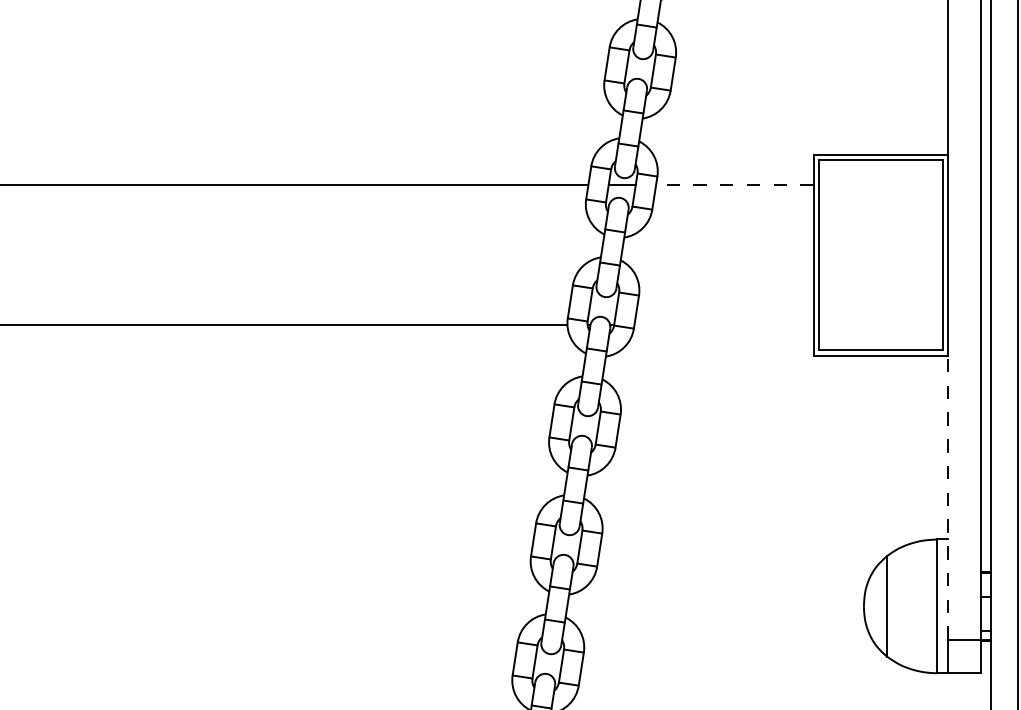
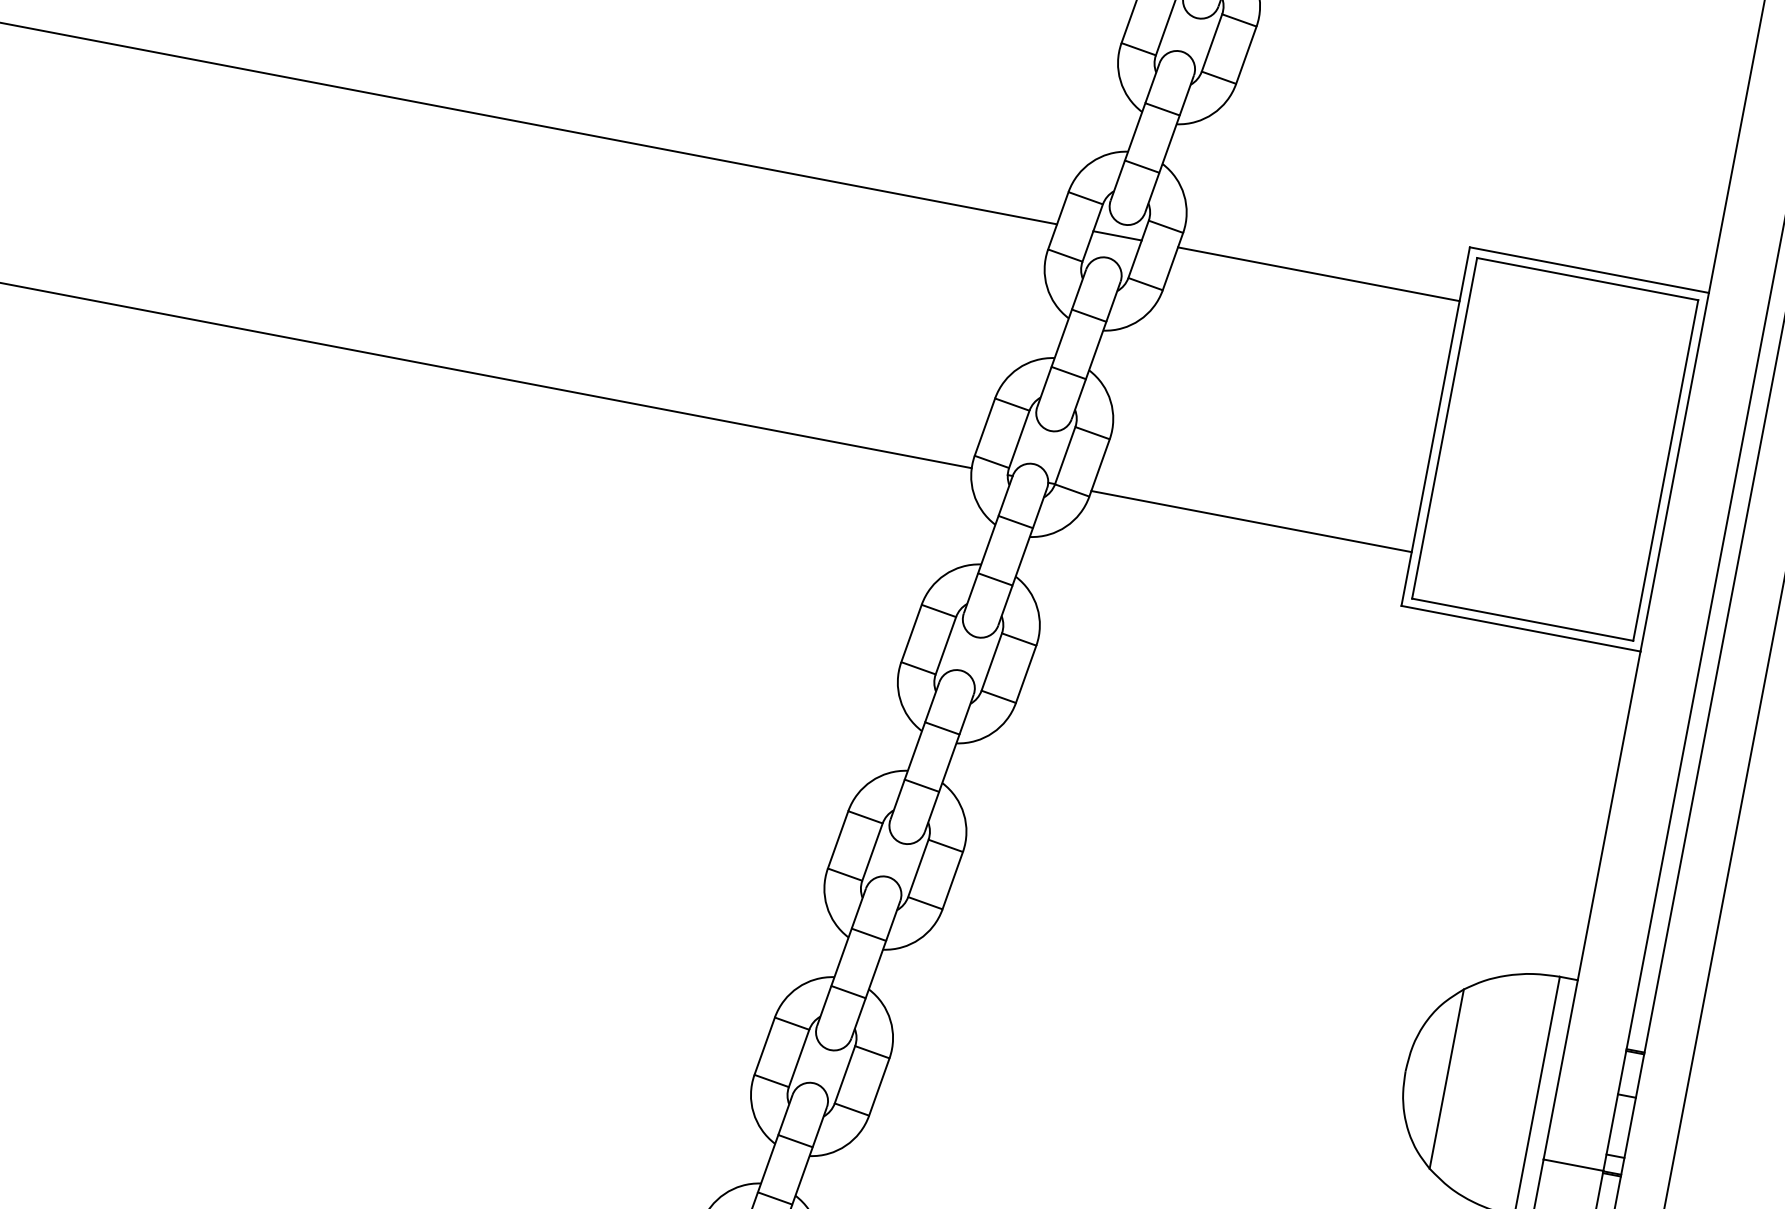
line: (734, 184) -> (1318, 273), dashed -> solid
line: (723, 325) -> (1250, 521), added
line: (947, 497) -> (1592, 905), dashed -> solid

